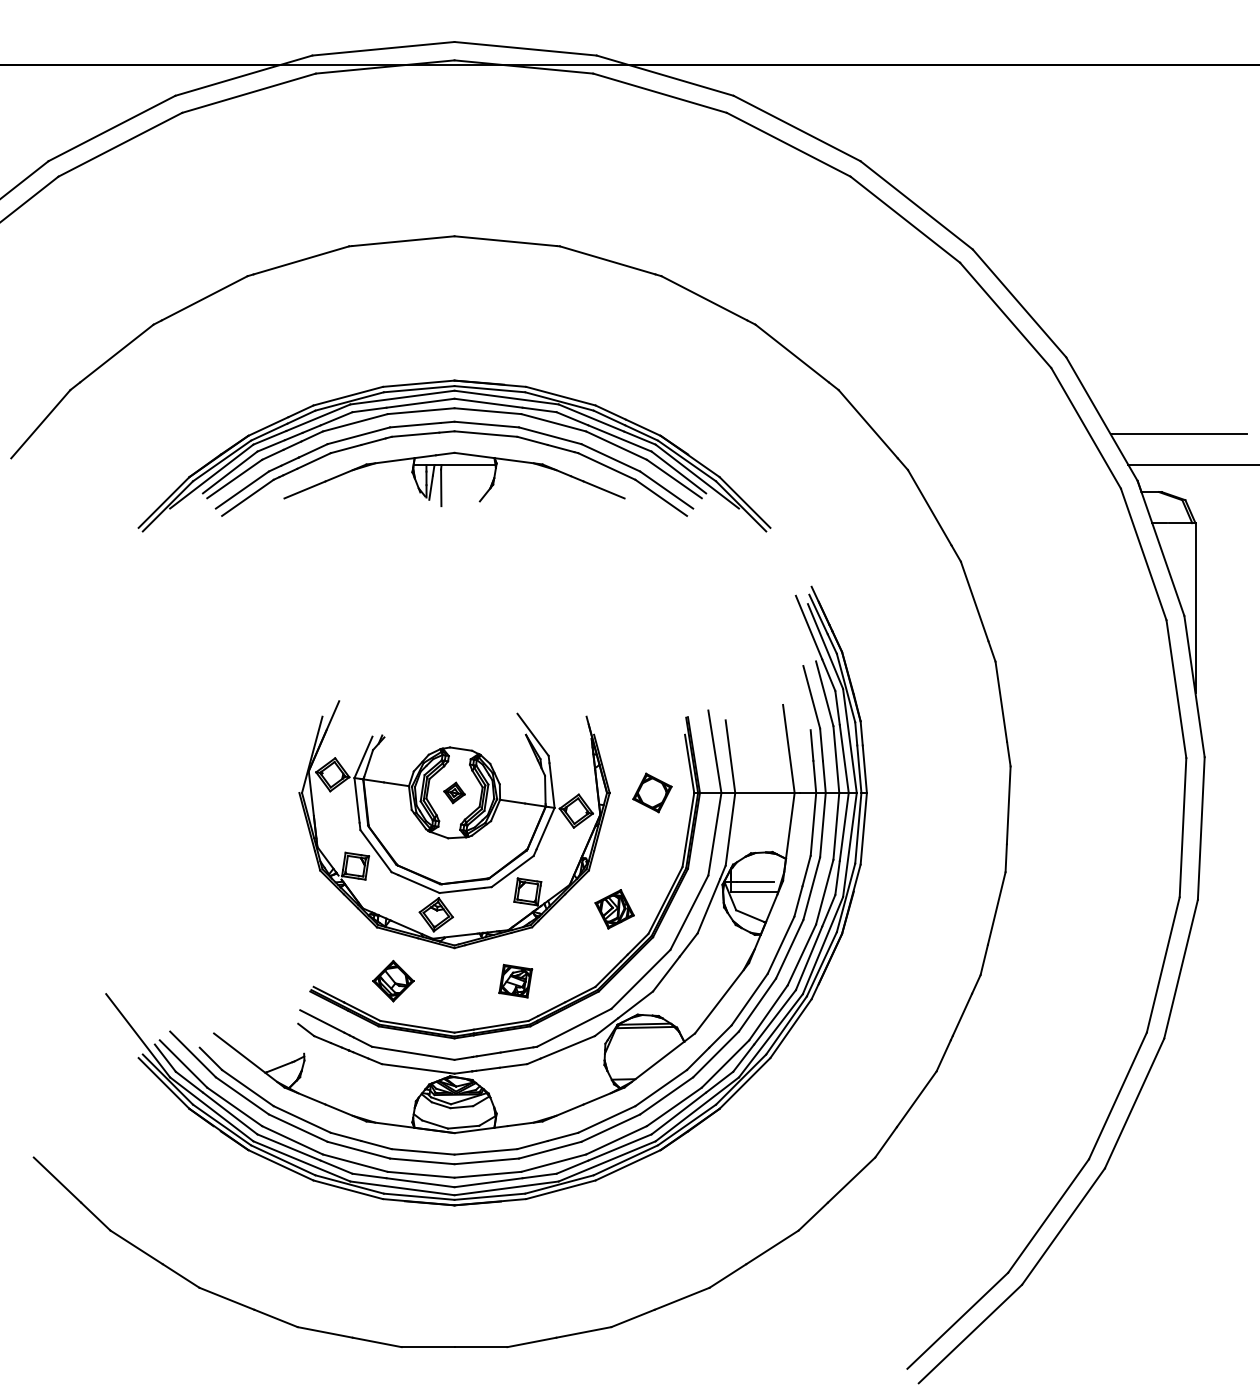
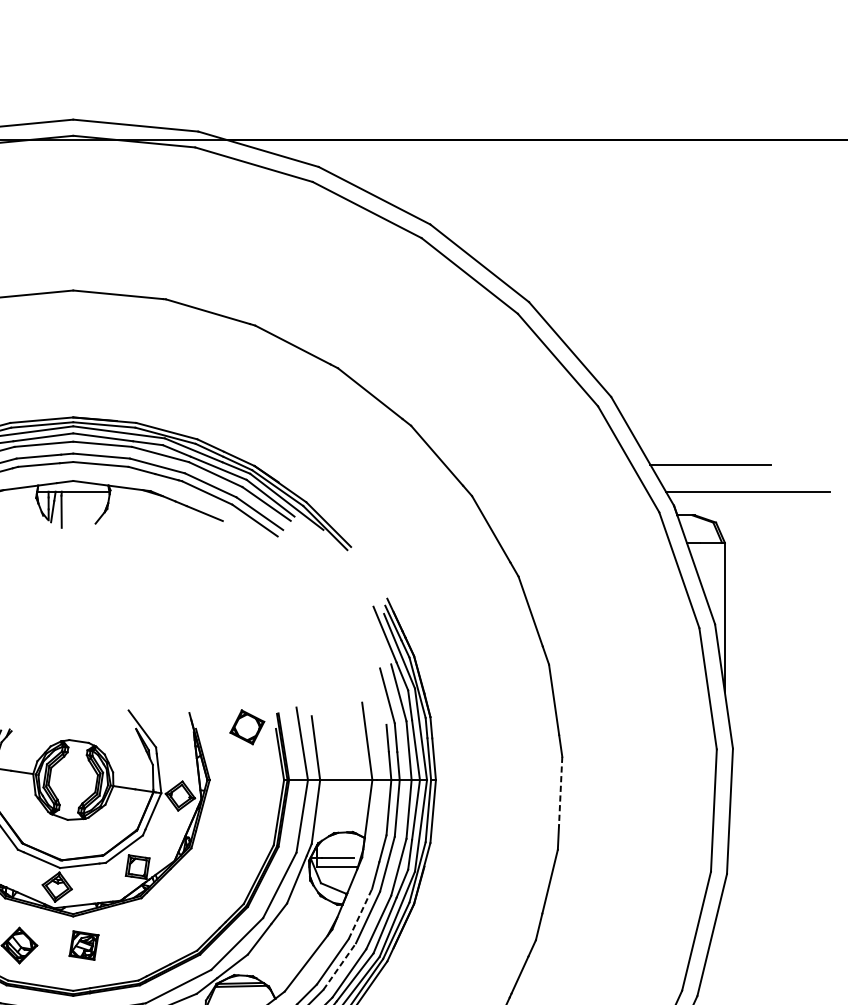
part: (454, 792) -> (73, 779), removed
part: (652, 792) -> (247, 726), moved
line: (1008, 805) -> (560, 791), solid -> dashed
part: (614, 909) -> (213, 882), removed
line: (781, 945) -> (360, 914), solid -> dashed
part: (515, 980) -> (83, 944), moved
line: (757, 1004) -> (339, 966), solid -> dashed

